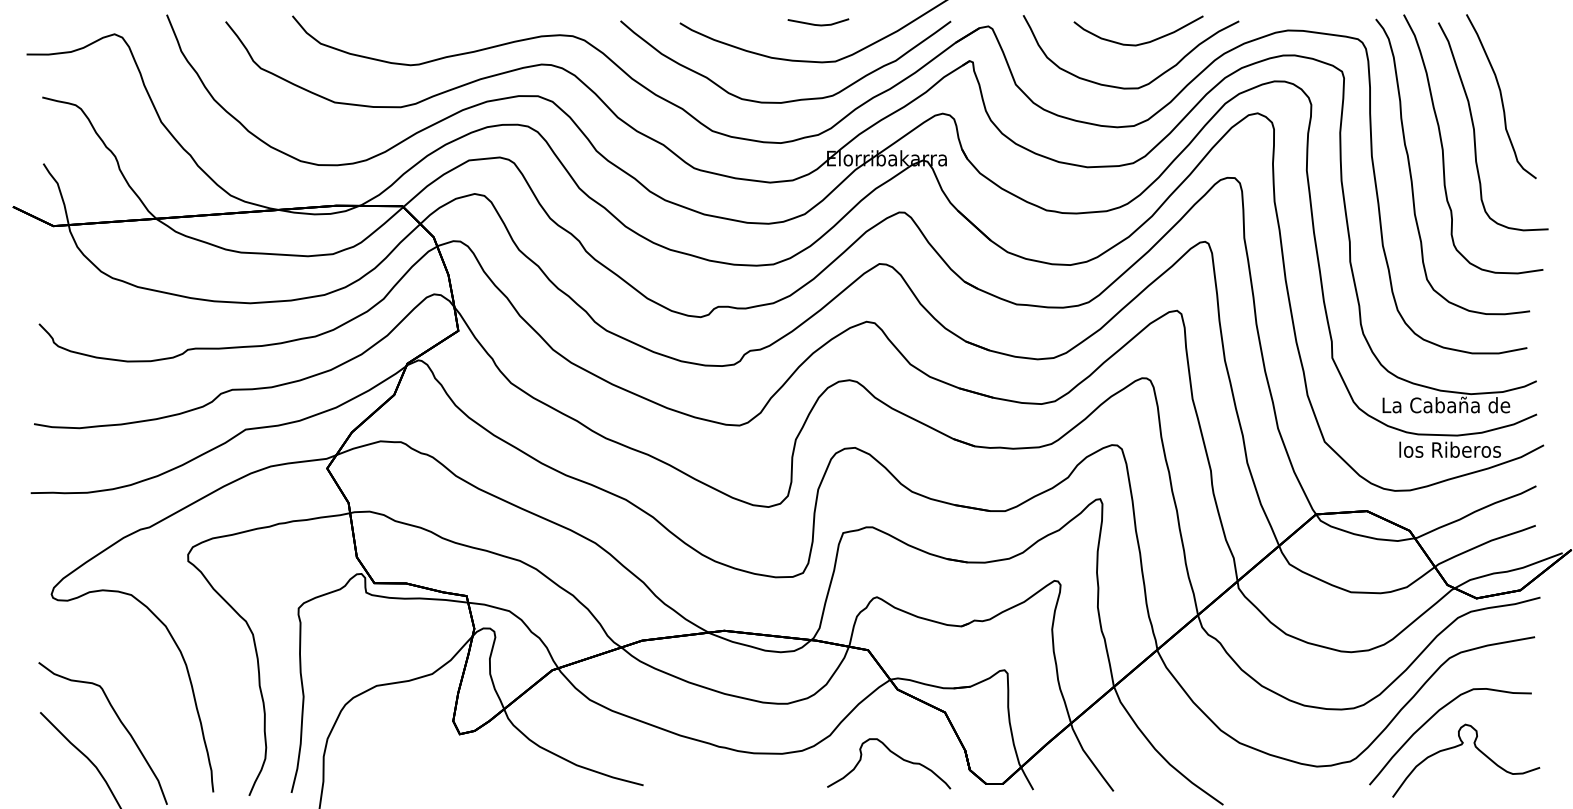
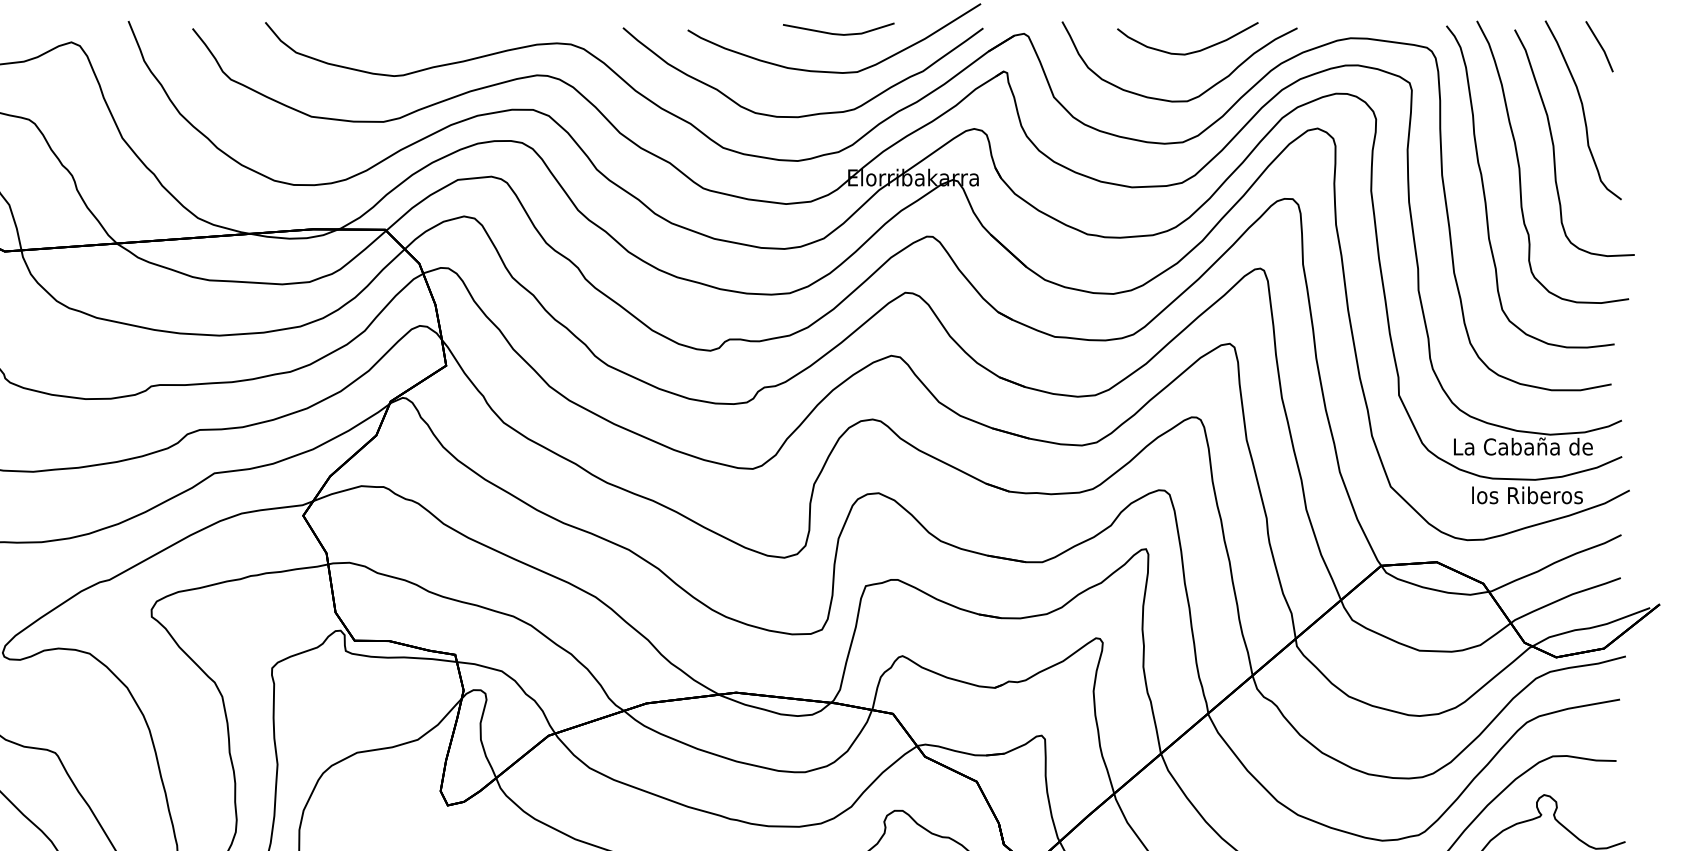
part: (818, 22) -> (838, 29), size x1.67
part: (1516, 37) -> (1599, 45), added

